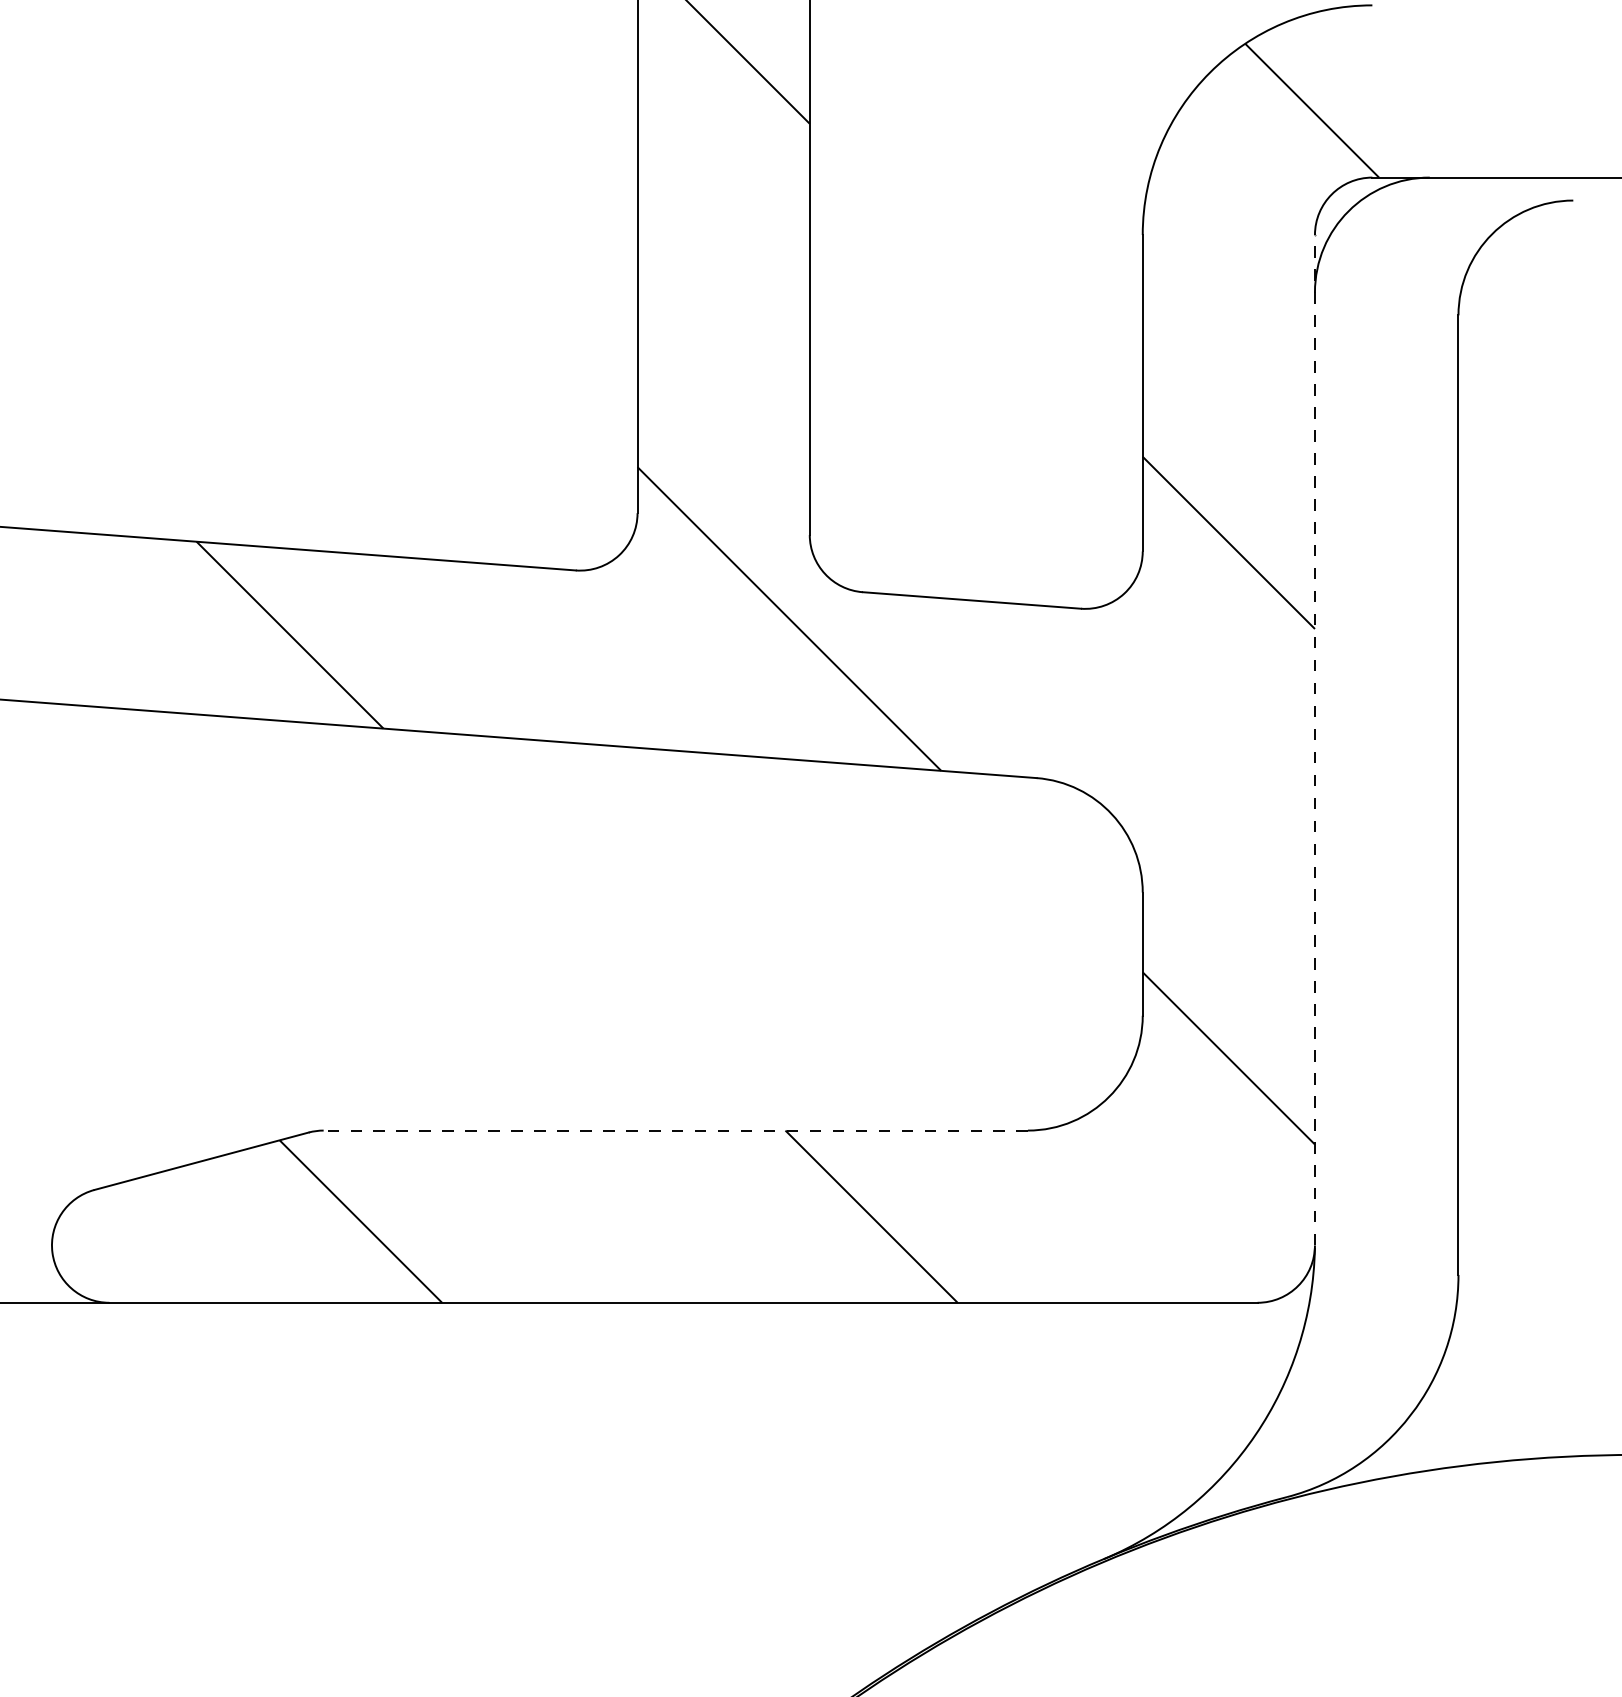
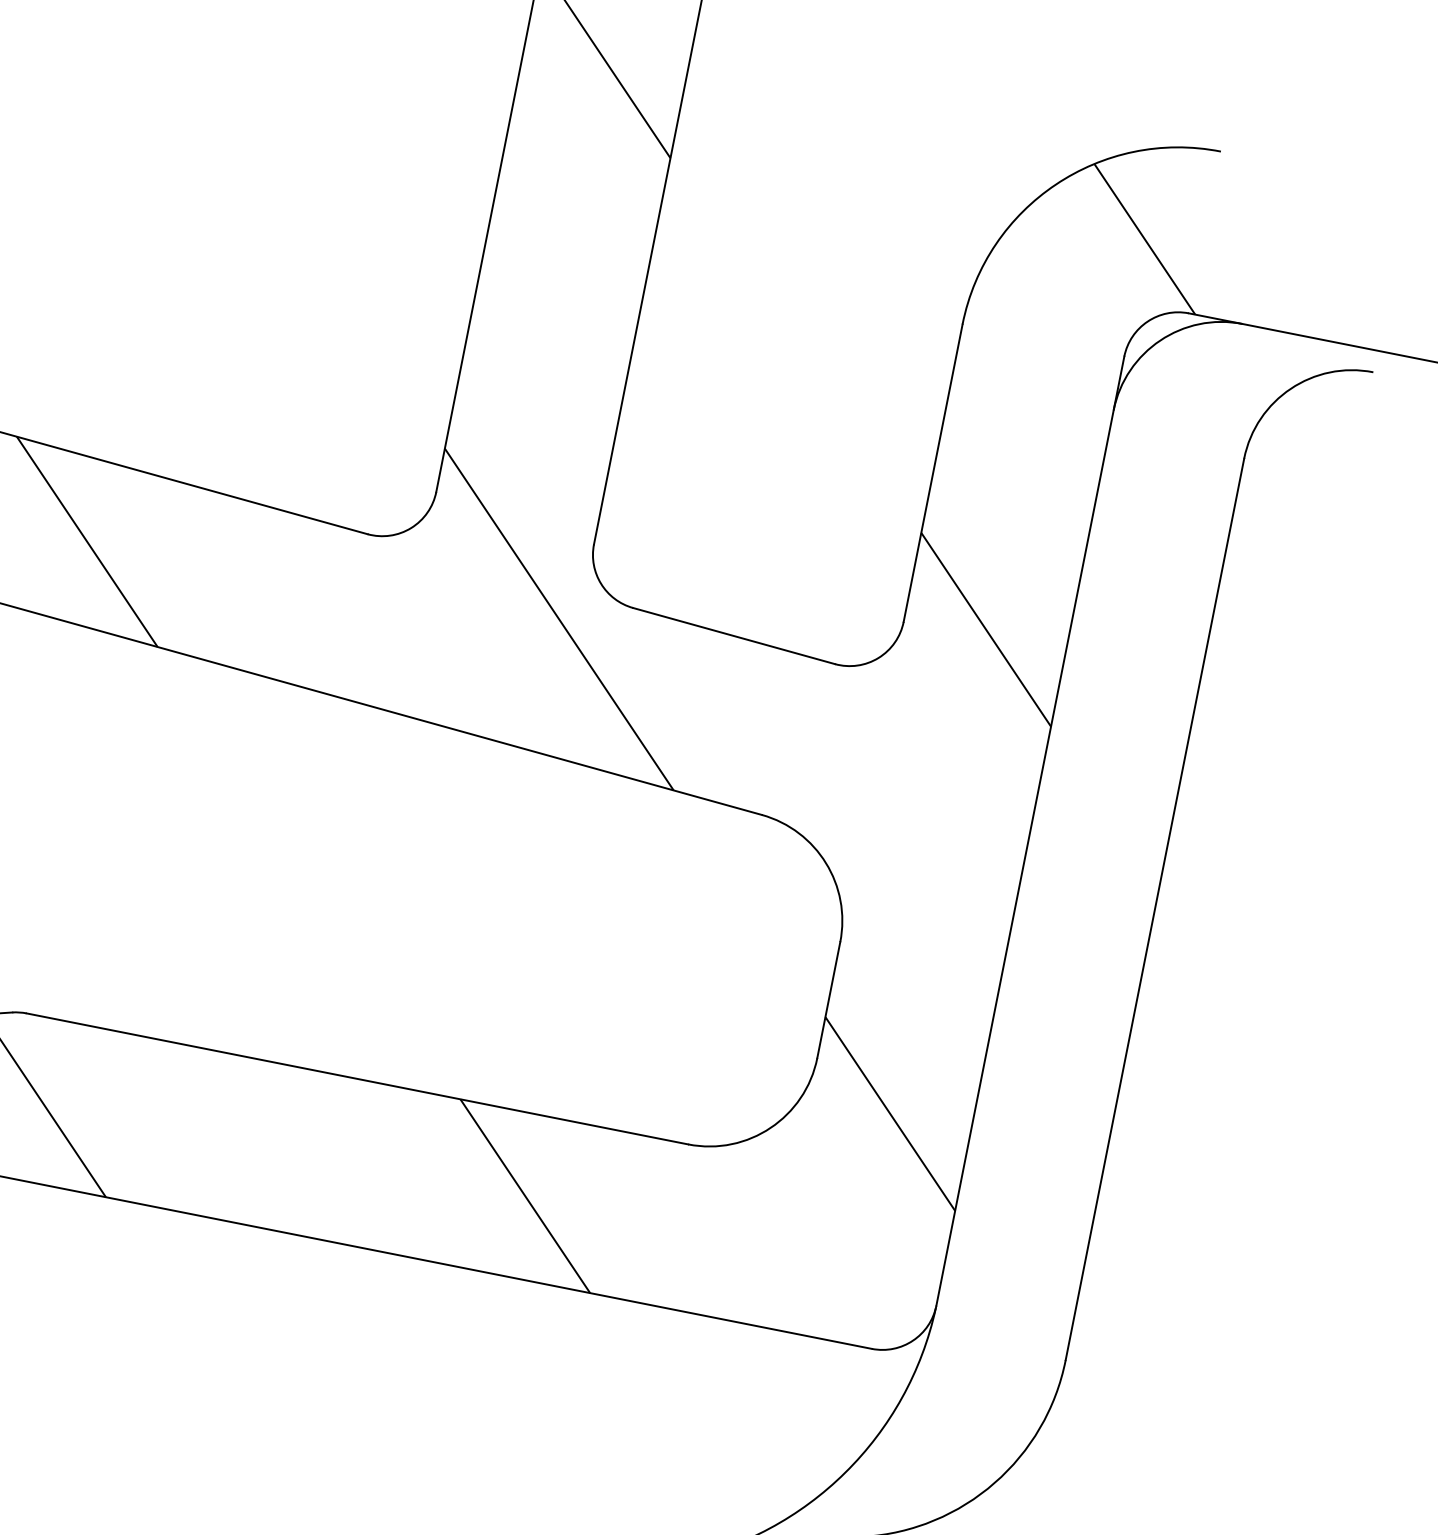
line: (1314, 739) -> (1030, 830), dashed -> solid
line: (675, 1130) -> (357, 1078), dashed -> solid

